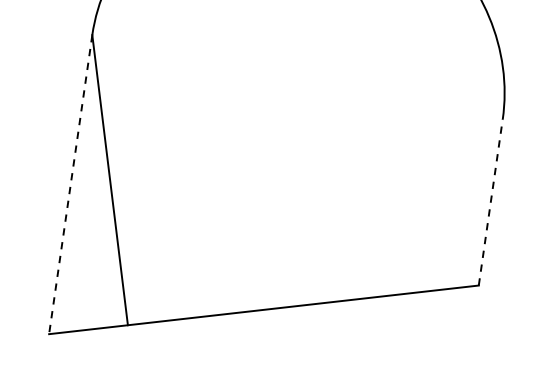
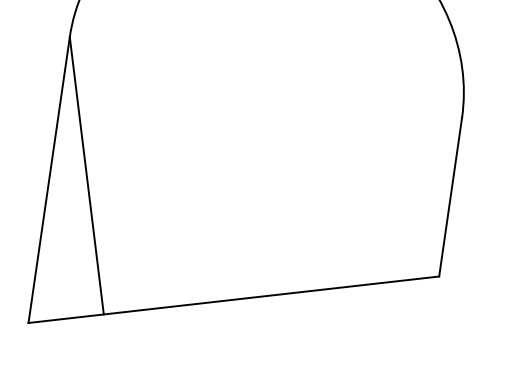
line: (71, 185) -> (49, 180), dashed -> solid
line: (490, 201) -> (450, 196), dashed -> solid

